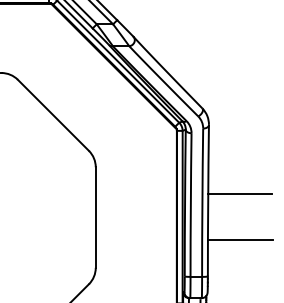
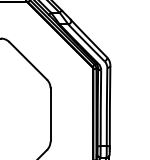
line: (239, 194) -> (126, 102), removed
line: (239, 239) -> (126, 126), removed

